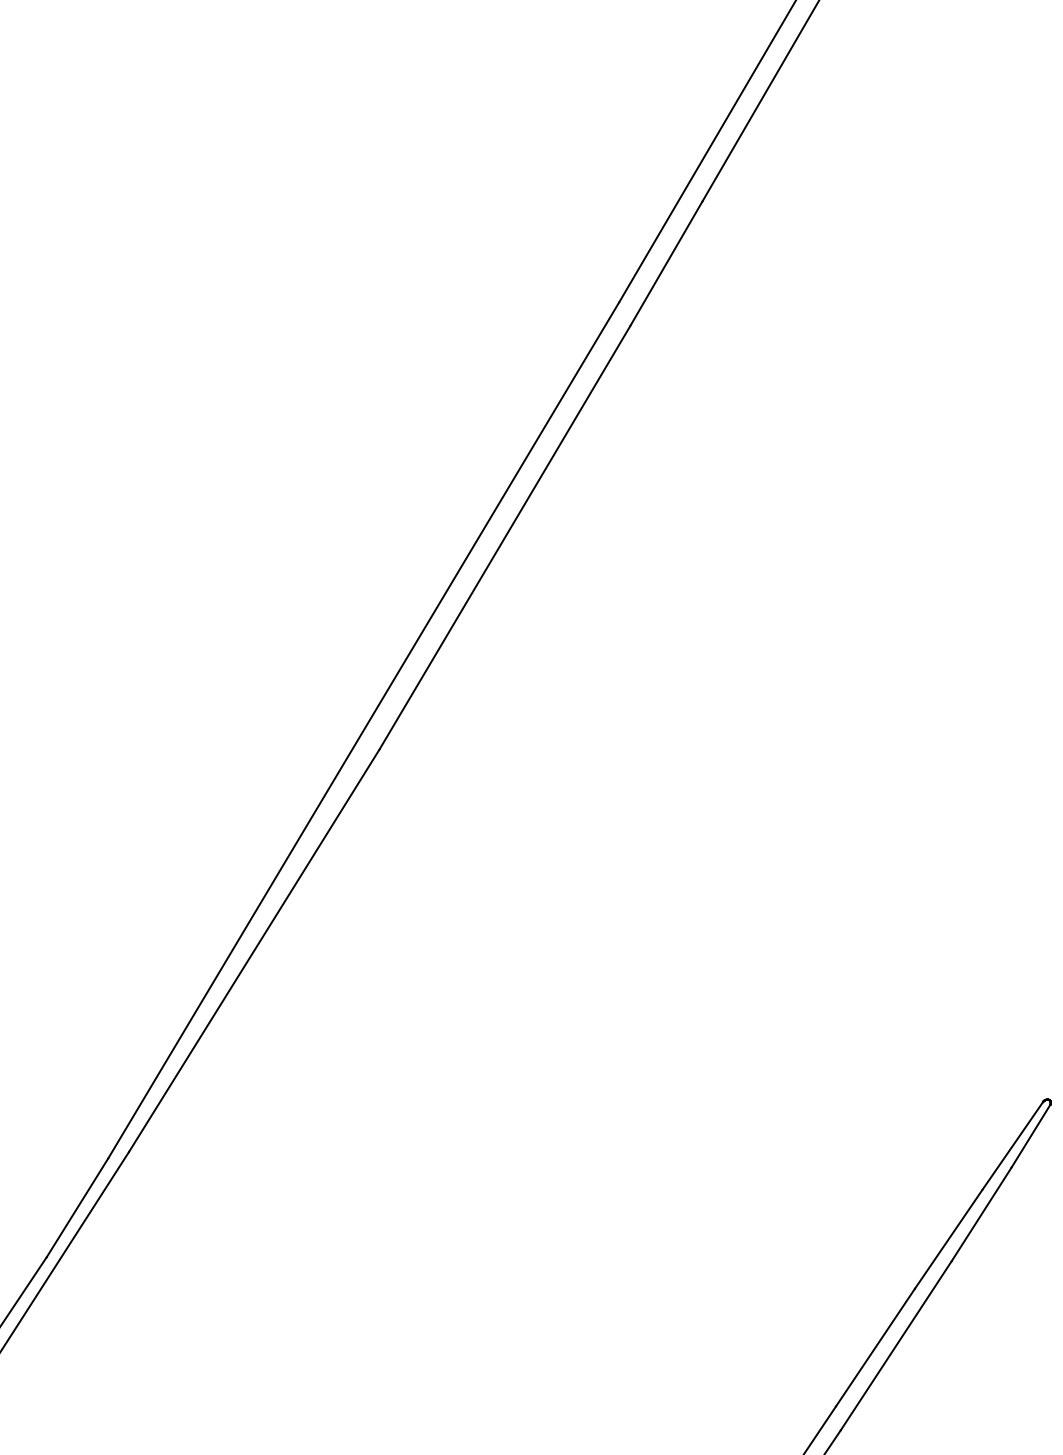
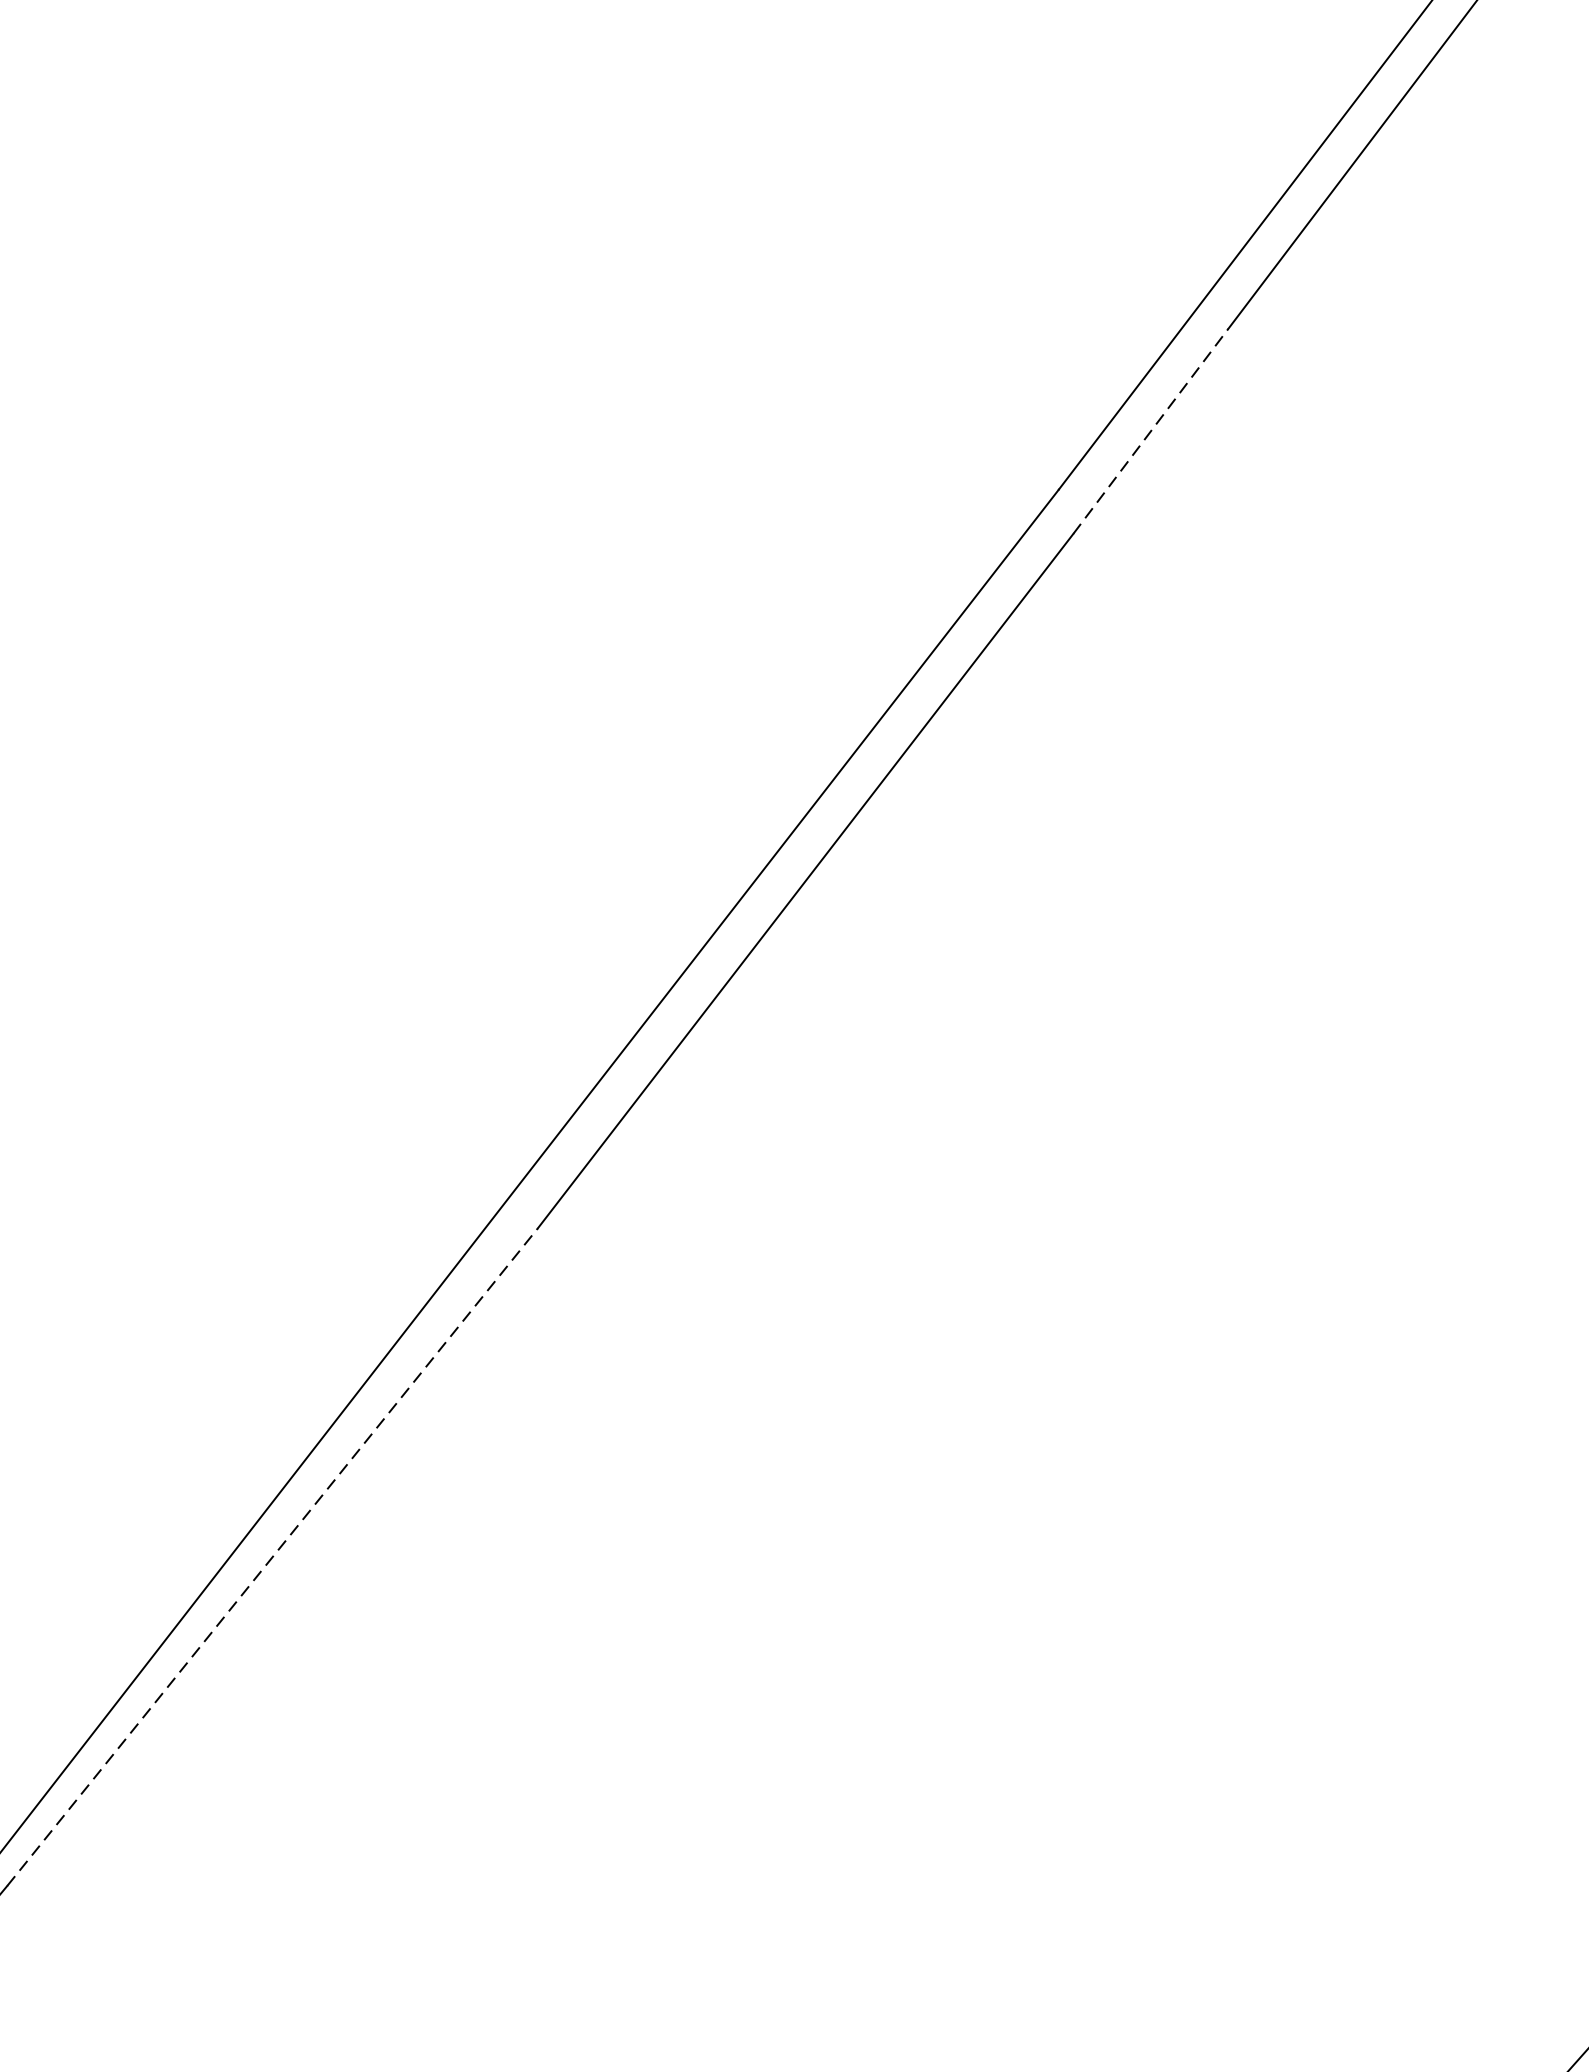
line: (666, 263) -> (1150, 431), solid -> dashed
line: (254, 950) -> (273, 1556), solid -> dashed

